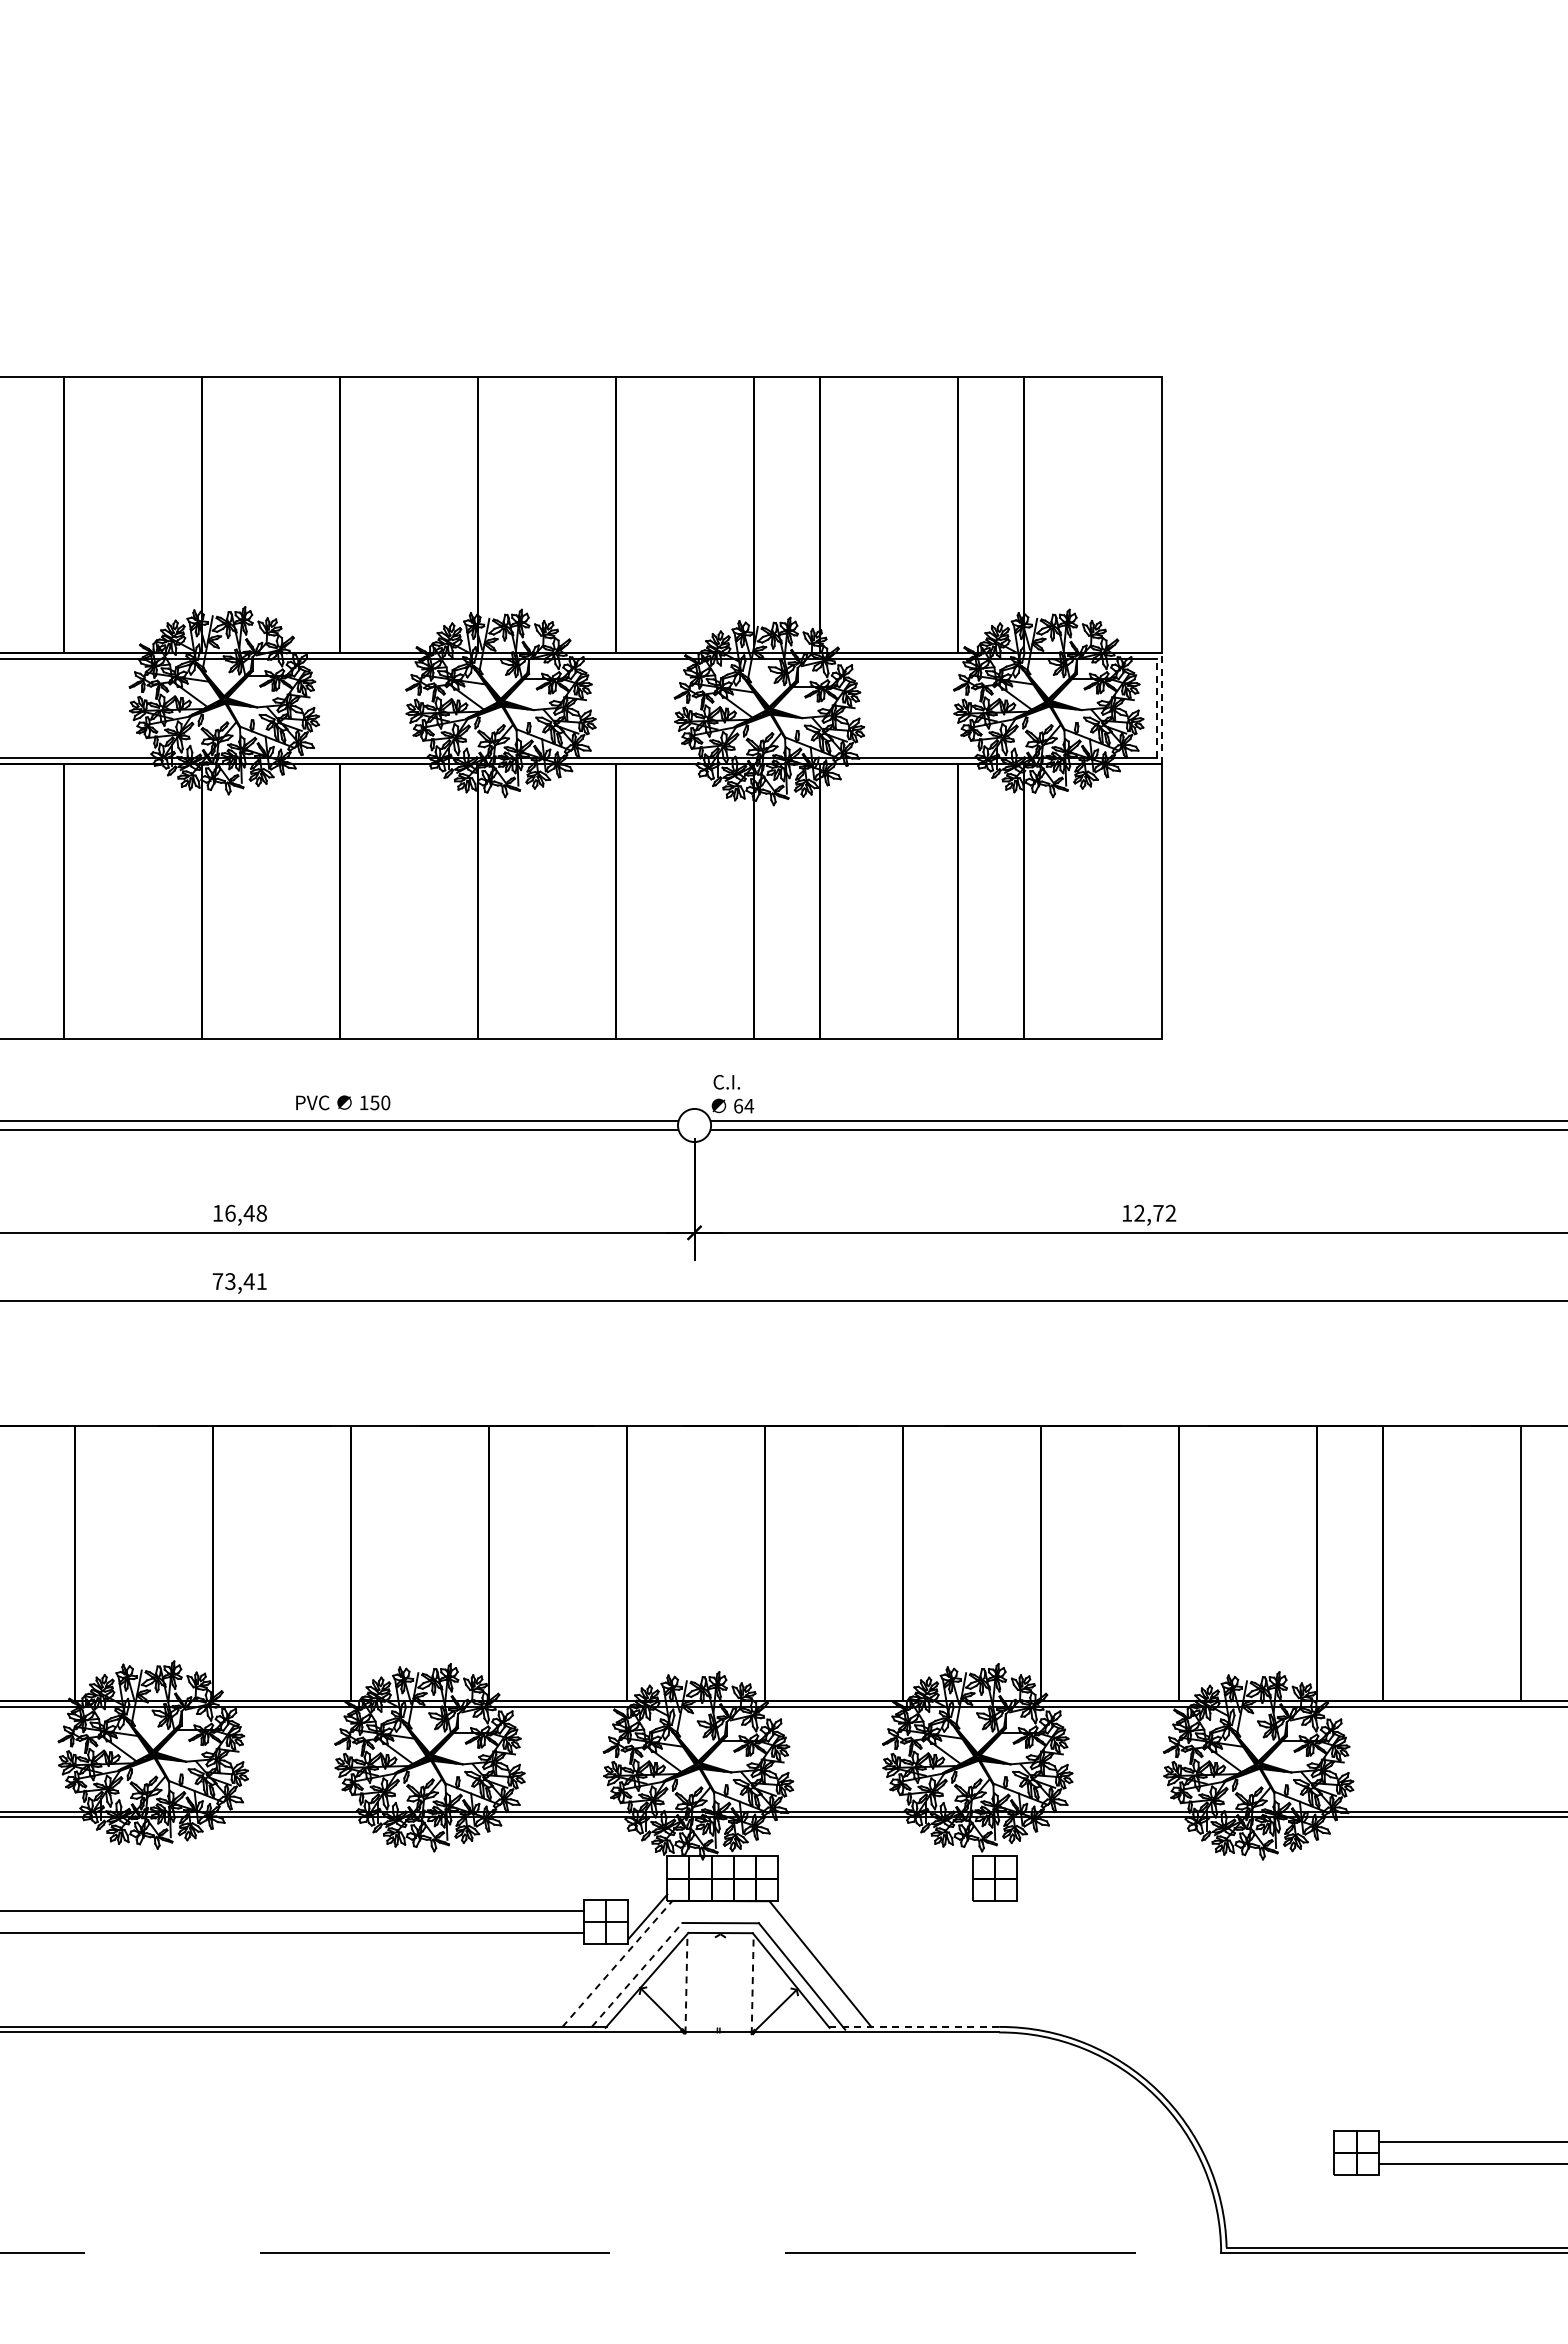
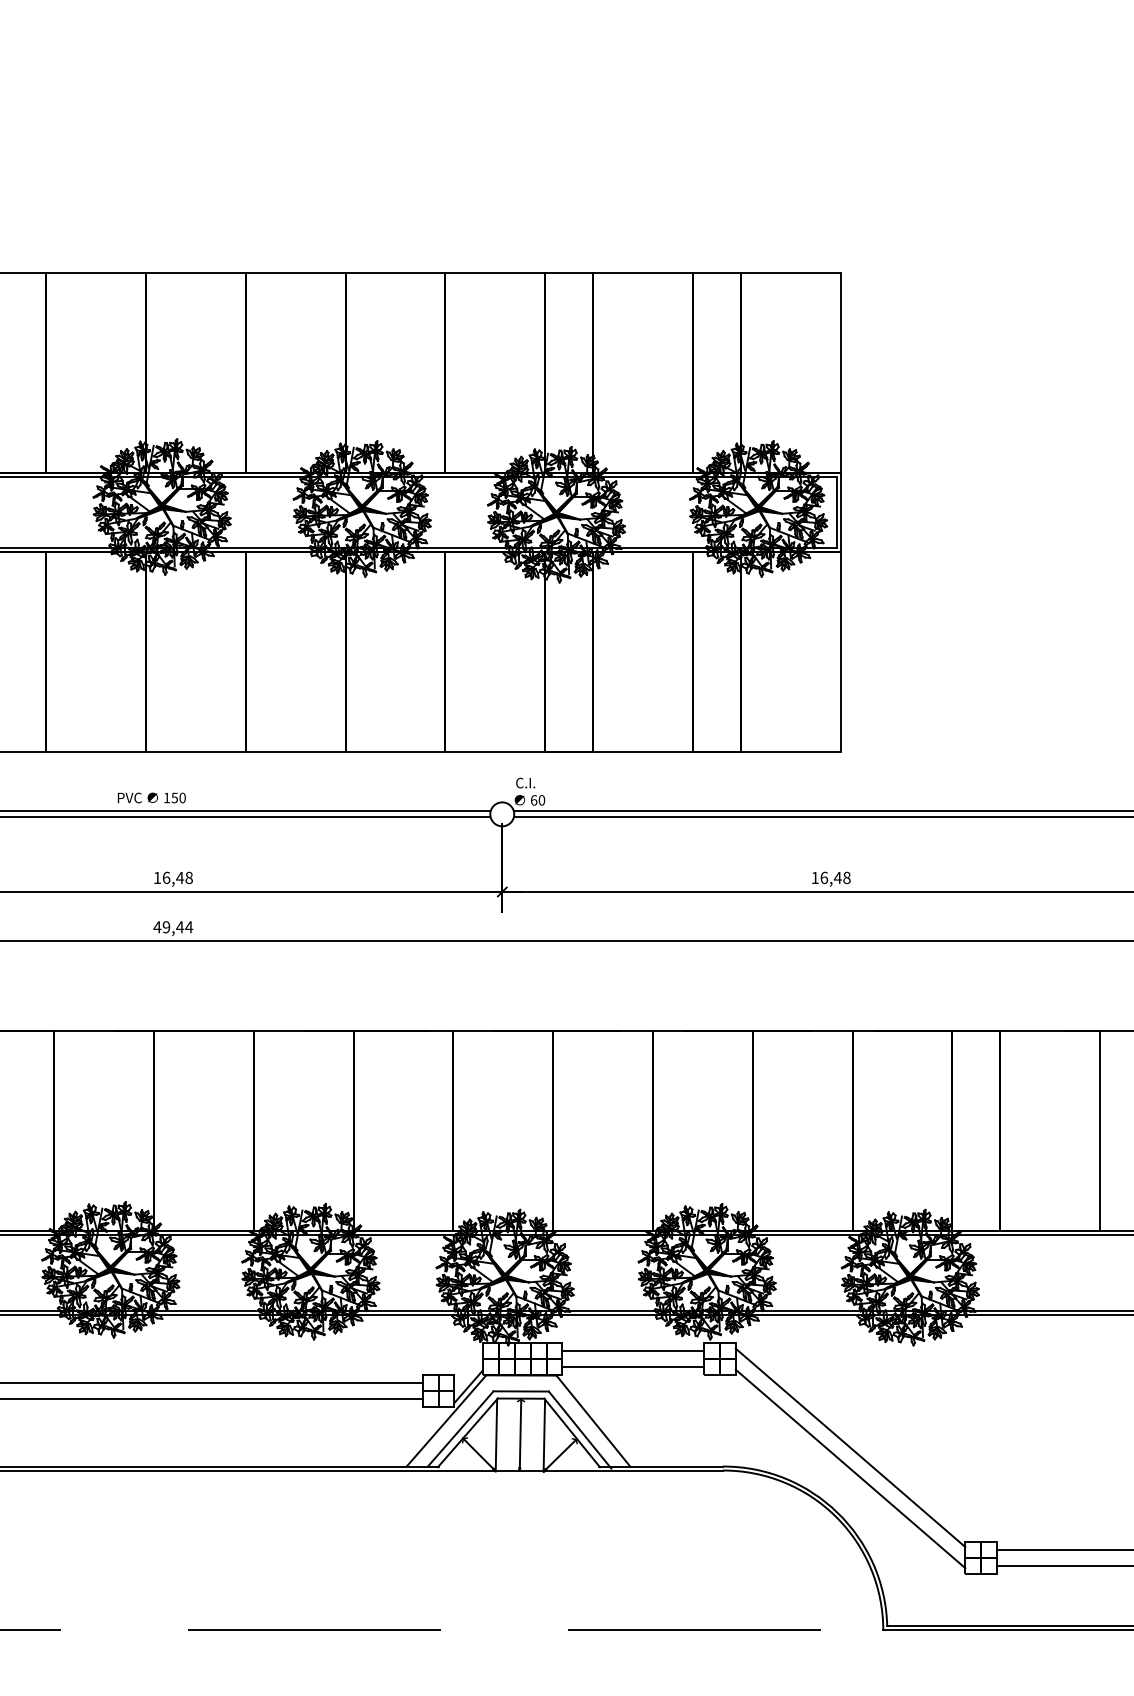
line: (1162, 707) -> (840, 511), dashed -> solid
line: (1156, 708) -> (836, 512), dashed -> solid
text: (343, 1102) -> (152, 797), moved
text: (749, 1105) -> (542, 799), 64 -> 60
text: (1155, 1212) -> (835, 877), 12,72 -> 16,48
text: (239, 1281) -> (173, 927), 73,41 -> 49,44
line: (875, 1867) -> (633, 1351), added
line: (875, 1889) -> (633, 1367), added
line: (617, 1963) -> (446, 1420), dashed -> solid
line: (637, 1974) -> (461, 1428), dashed -> solid
line: (686, 1983) -> (496, 1435), dashed -> solid
line: (719, 1983) -> (520, 1435), added
line: (752, 1984) -> (544, 1435), dashed -> solid
line: (1175, 2000) -> (850, 1447), added
line: (913, 2026) -> (660, 1466), dashed -> solid
line: (1175, 2030) -> (850, 1469), added

